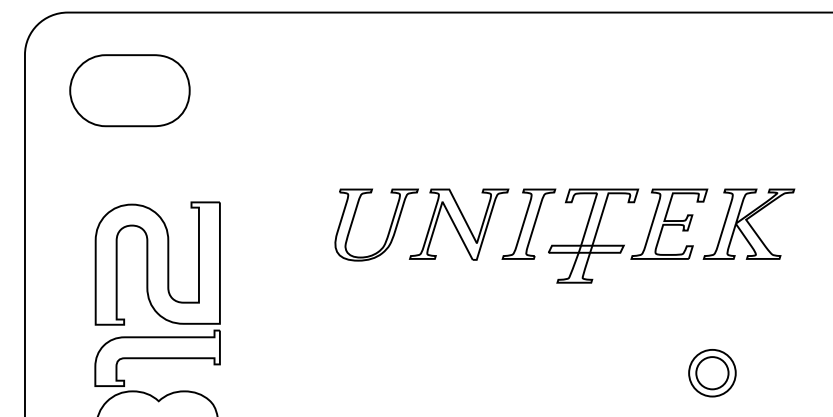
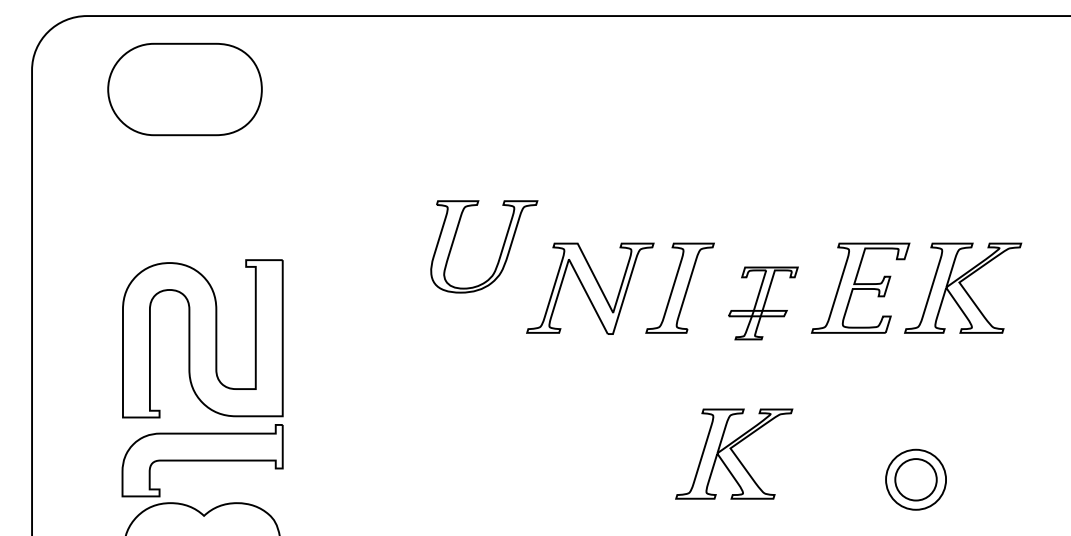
part: (129, 90) -> (184, 89), moved
part: (389, 227) -> (500, 249), moved
part: (593, 235) -> (763, 302), size x0.6
part: (570, 352) -> (733, 453), added

